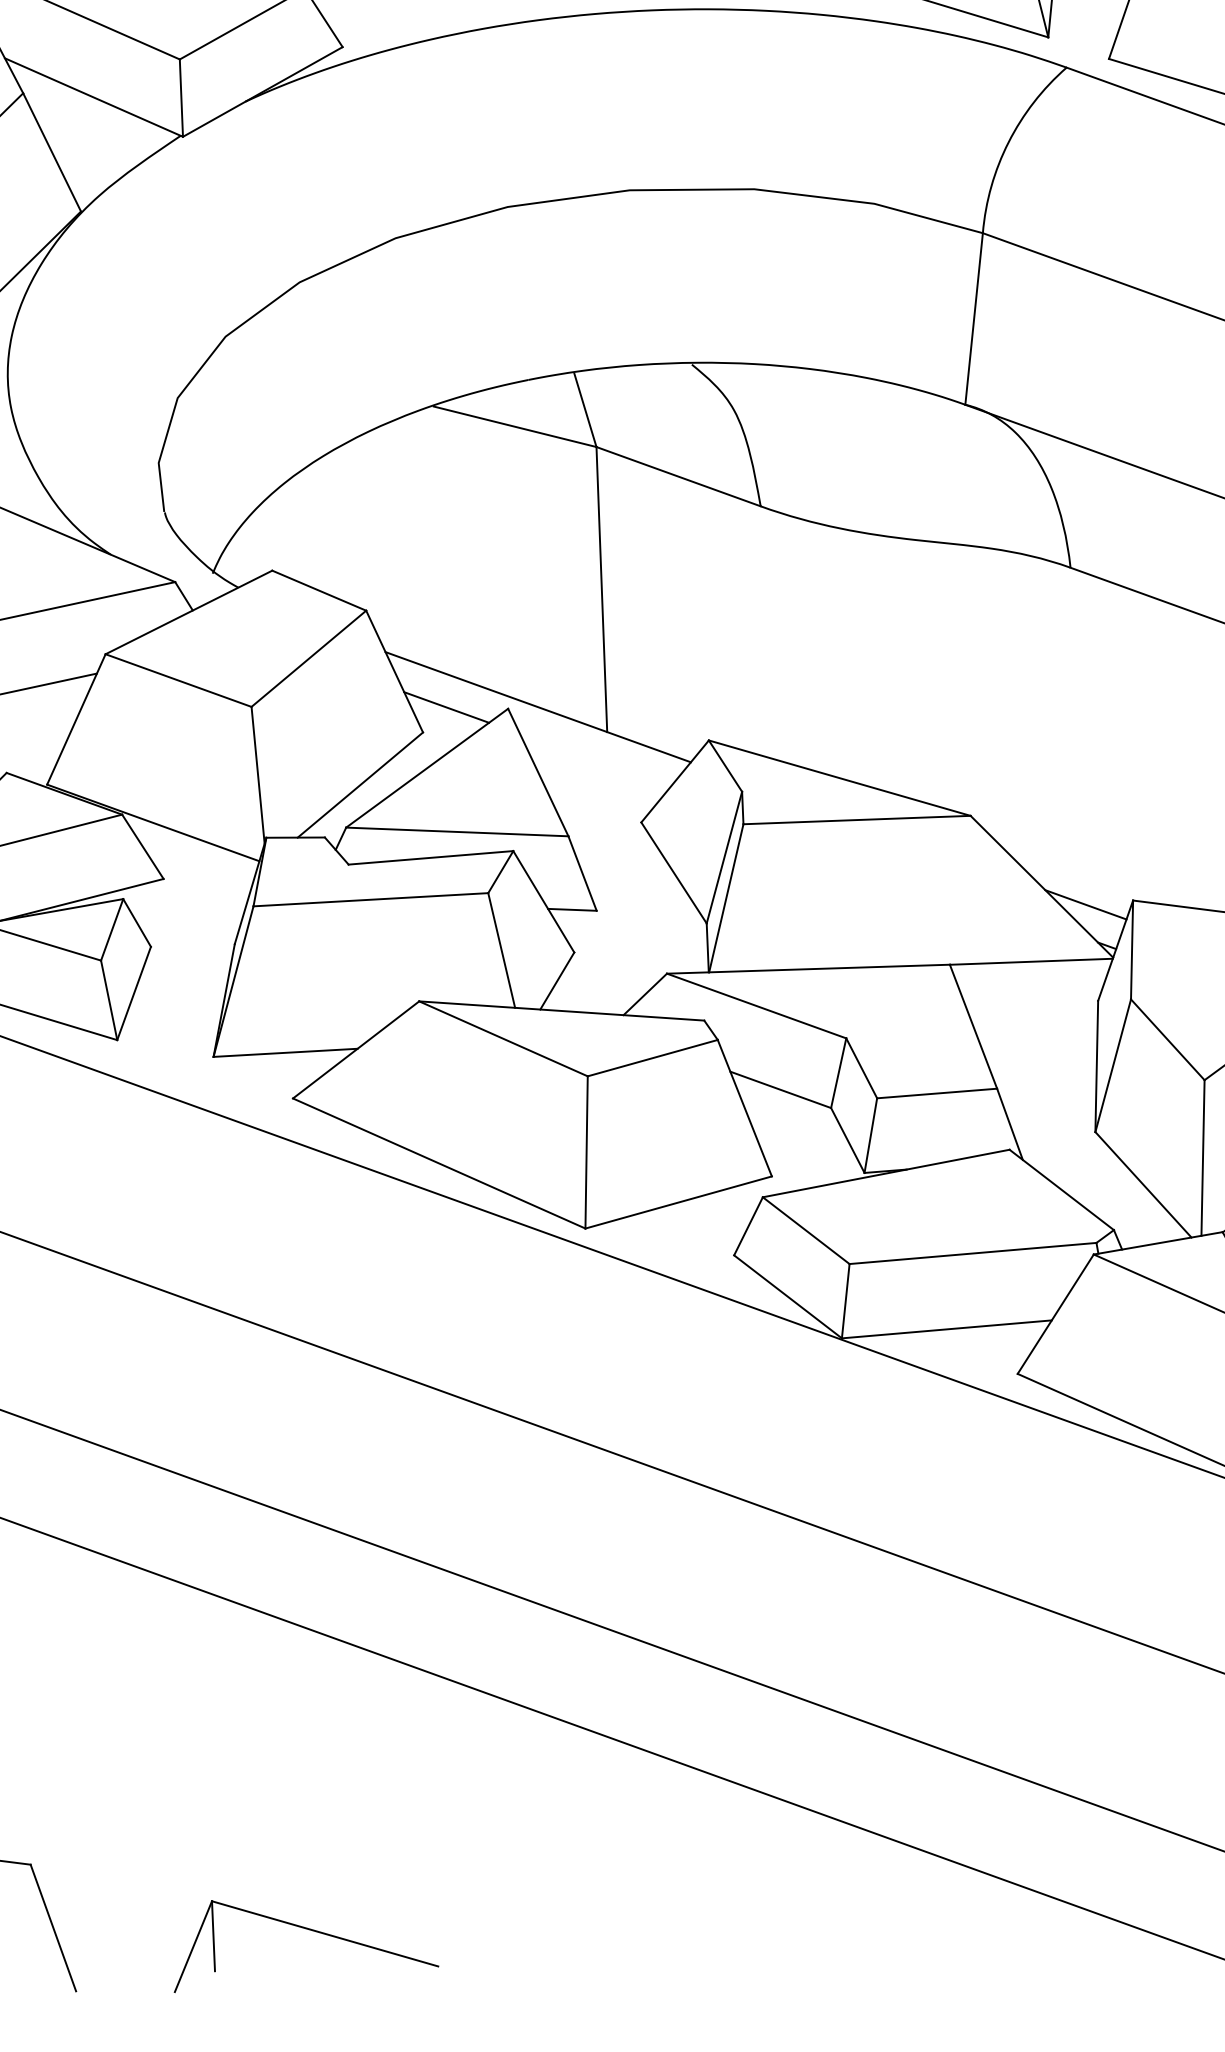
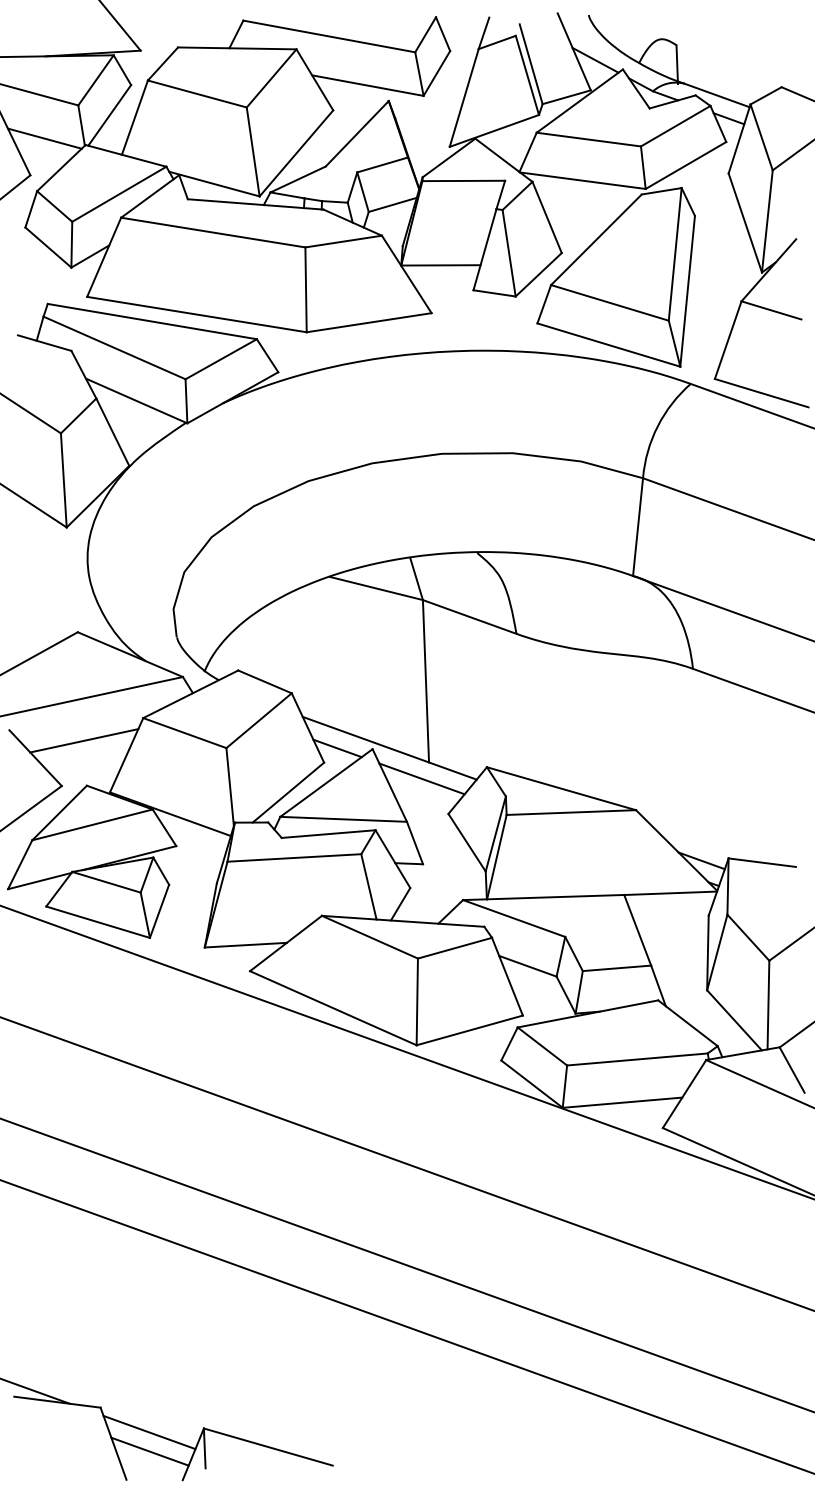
line: (593, 760) -> (421, 778), added
line: (116, 1908) -> (149, 1432), added
line: (116, 1941) -> (149, 1451), added

